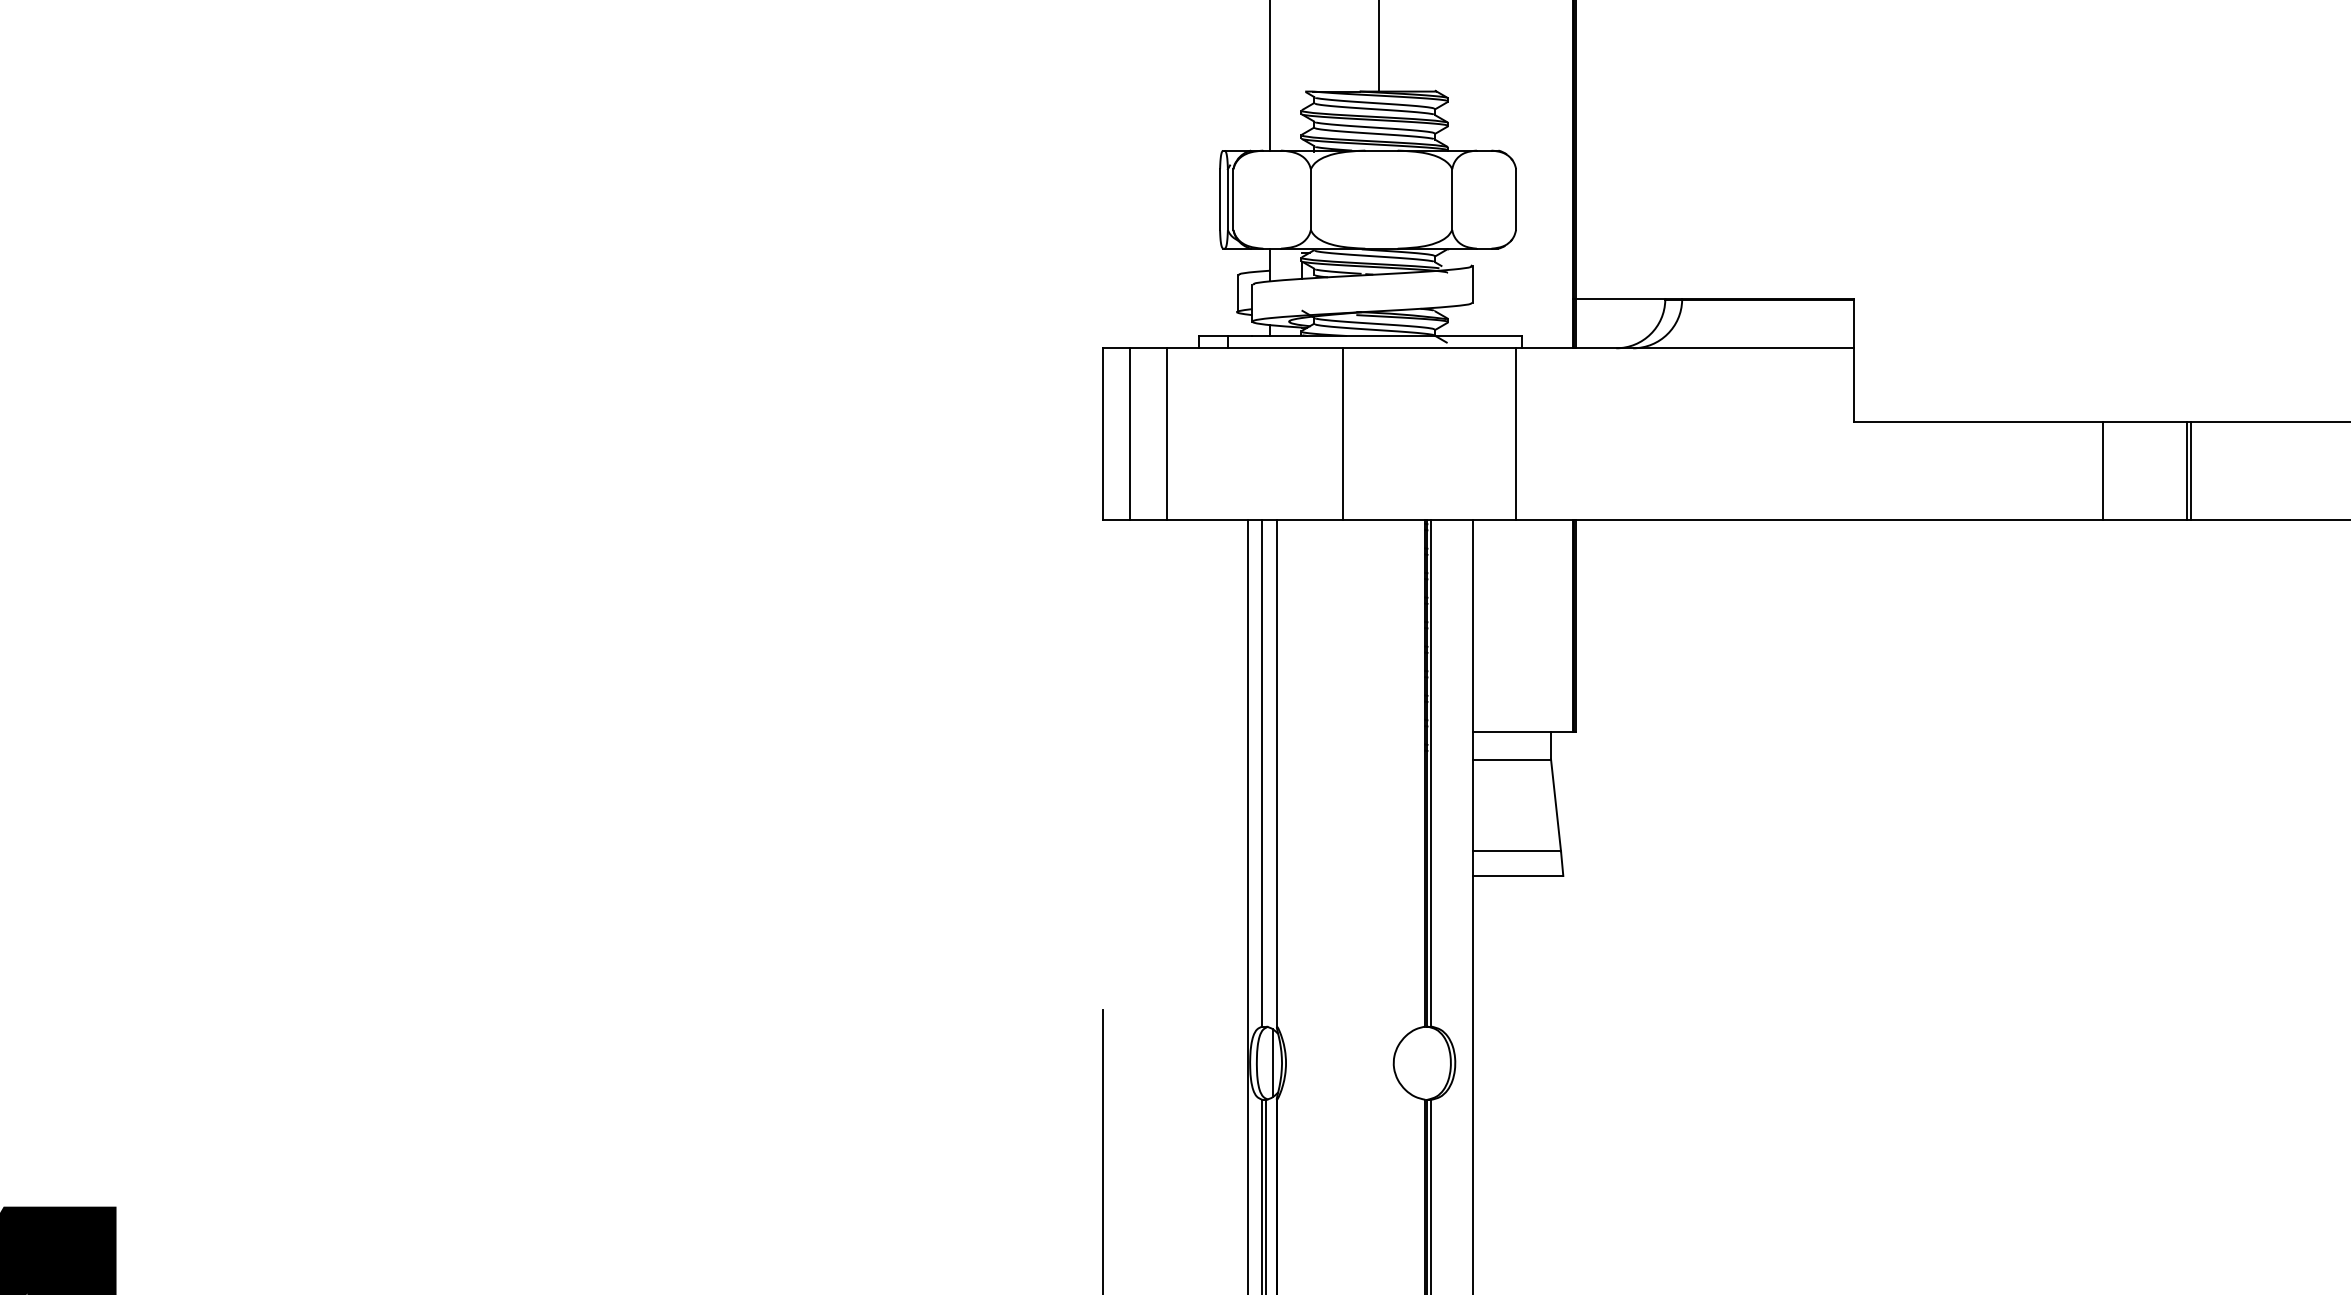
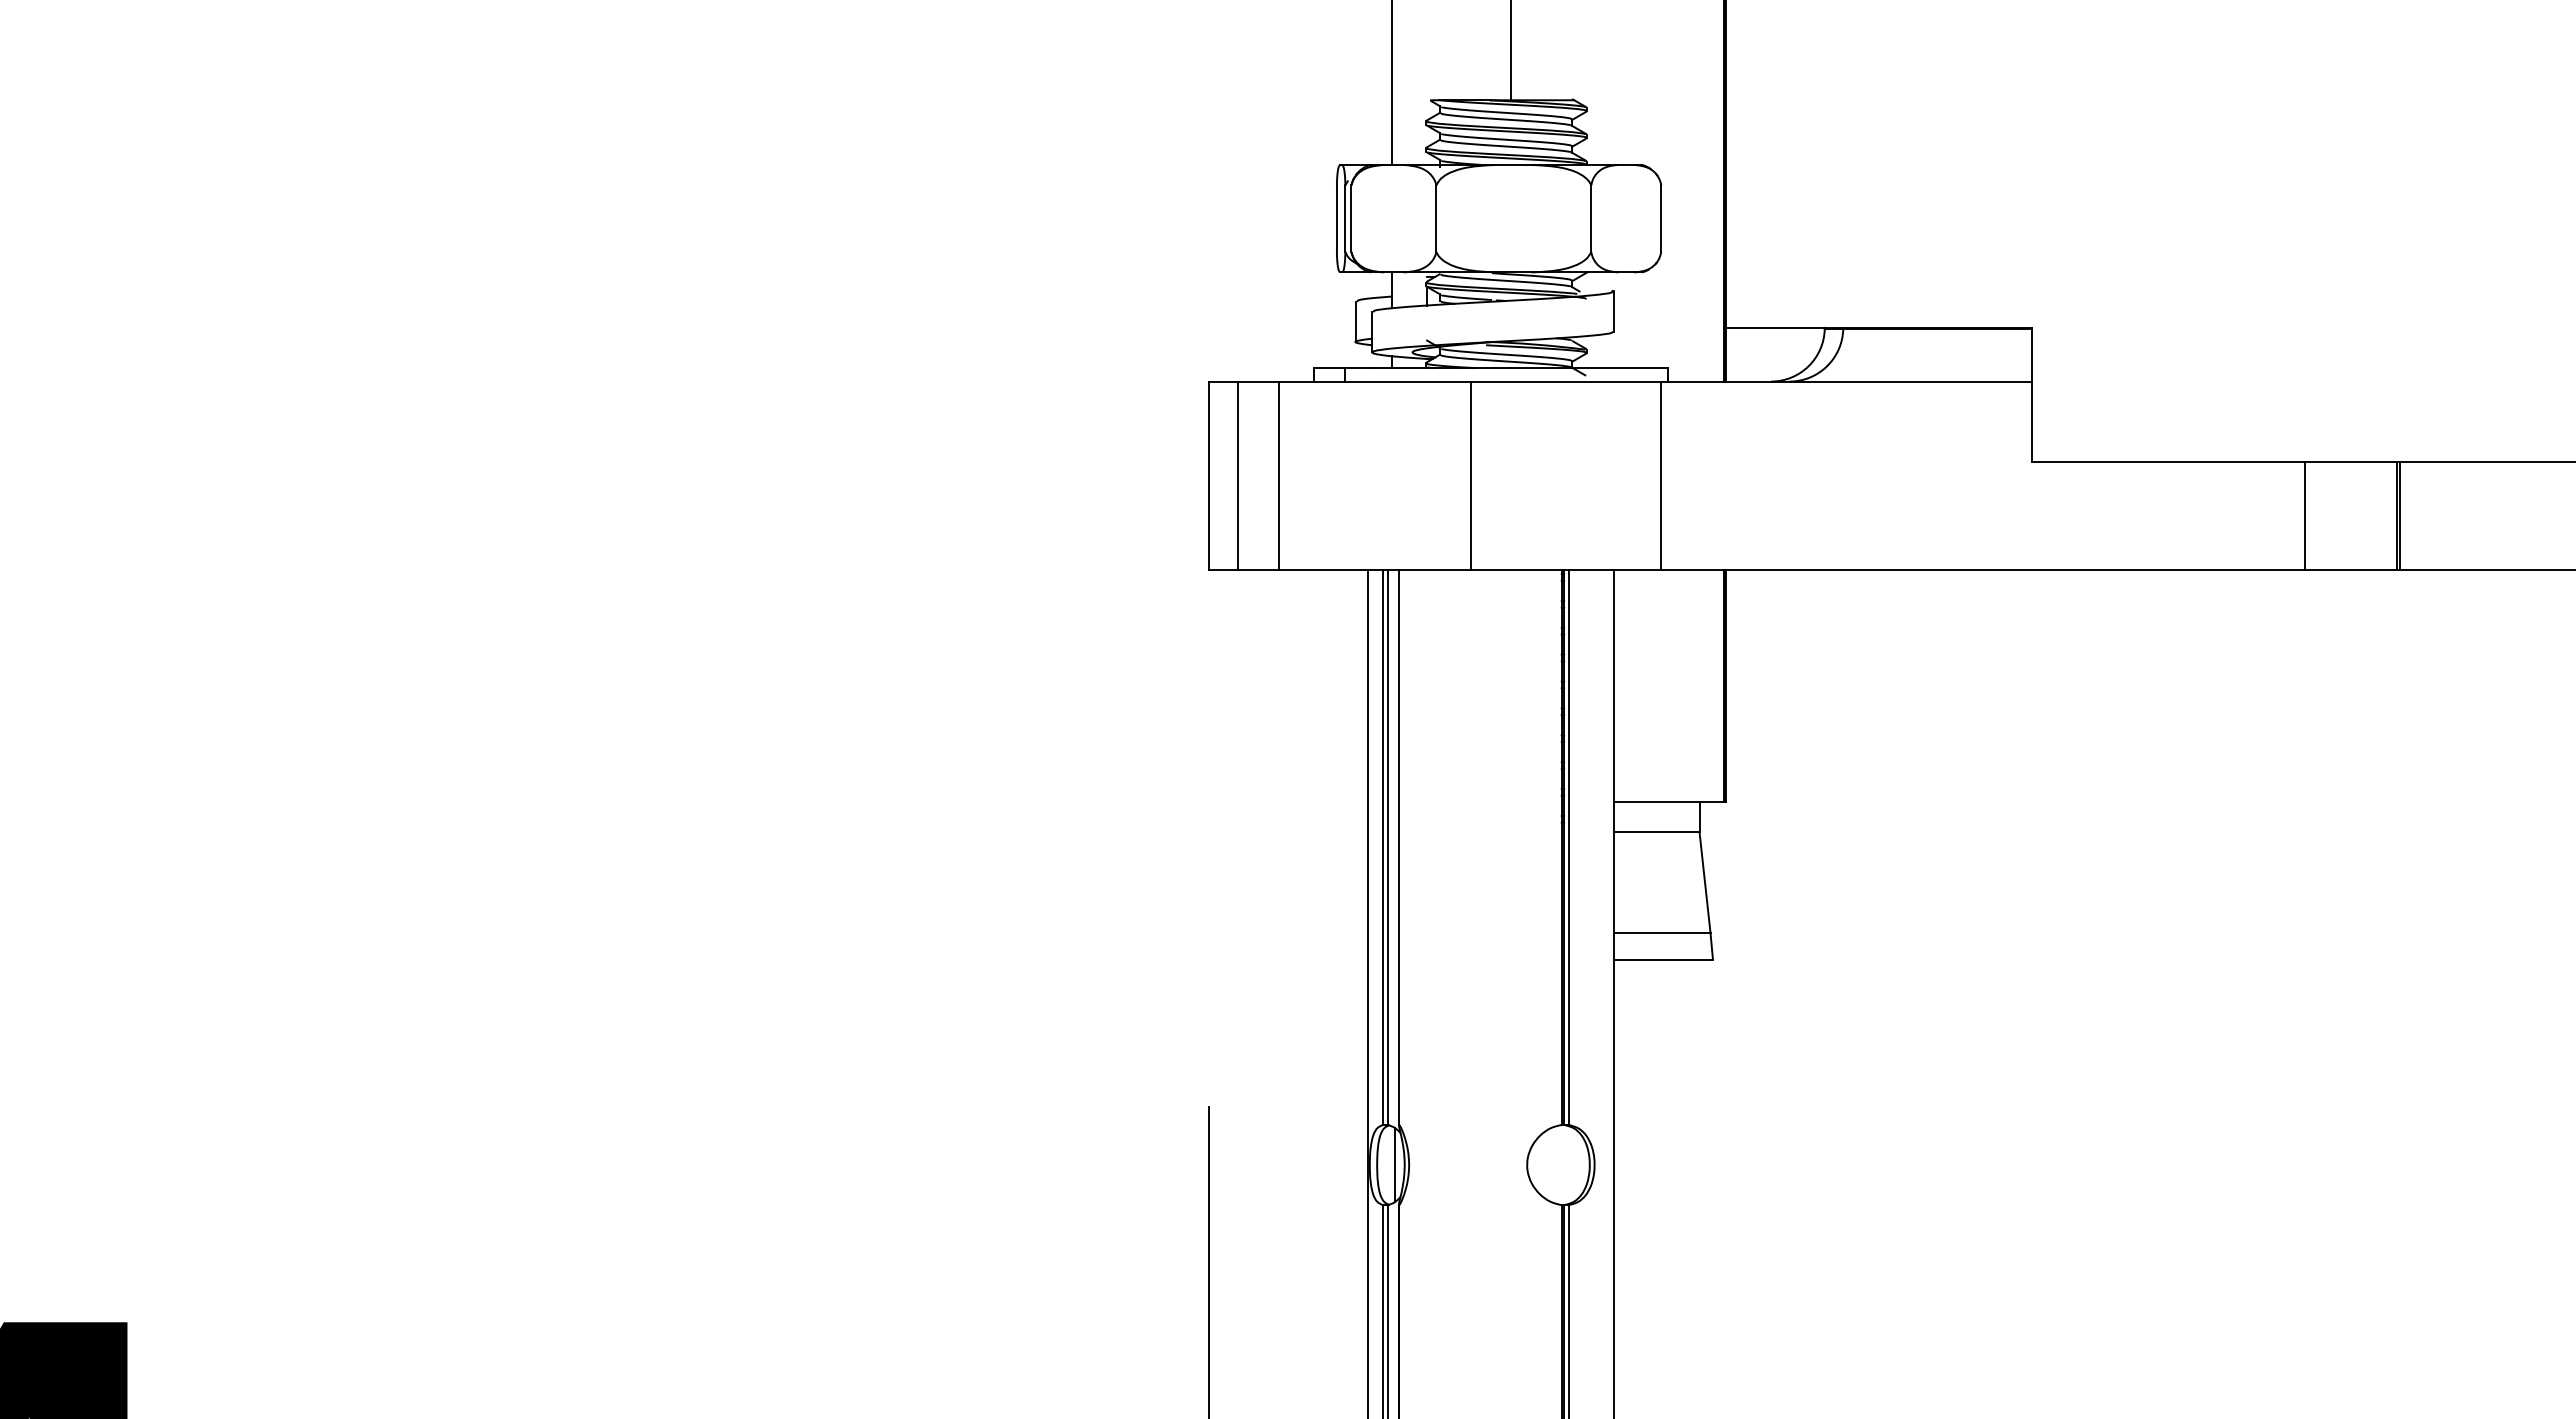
line: (1266, 772) -> (1387, 846), added

